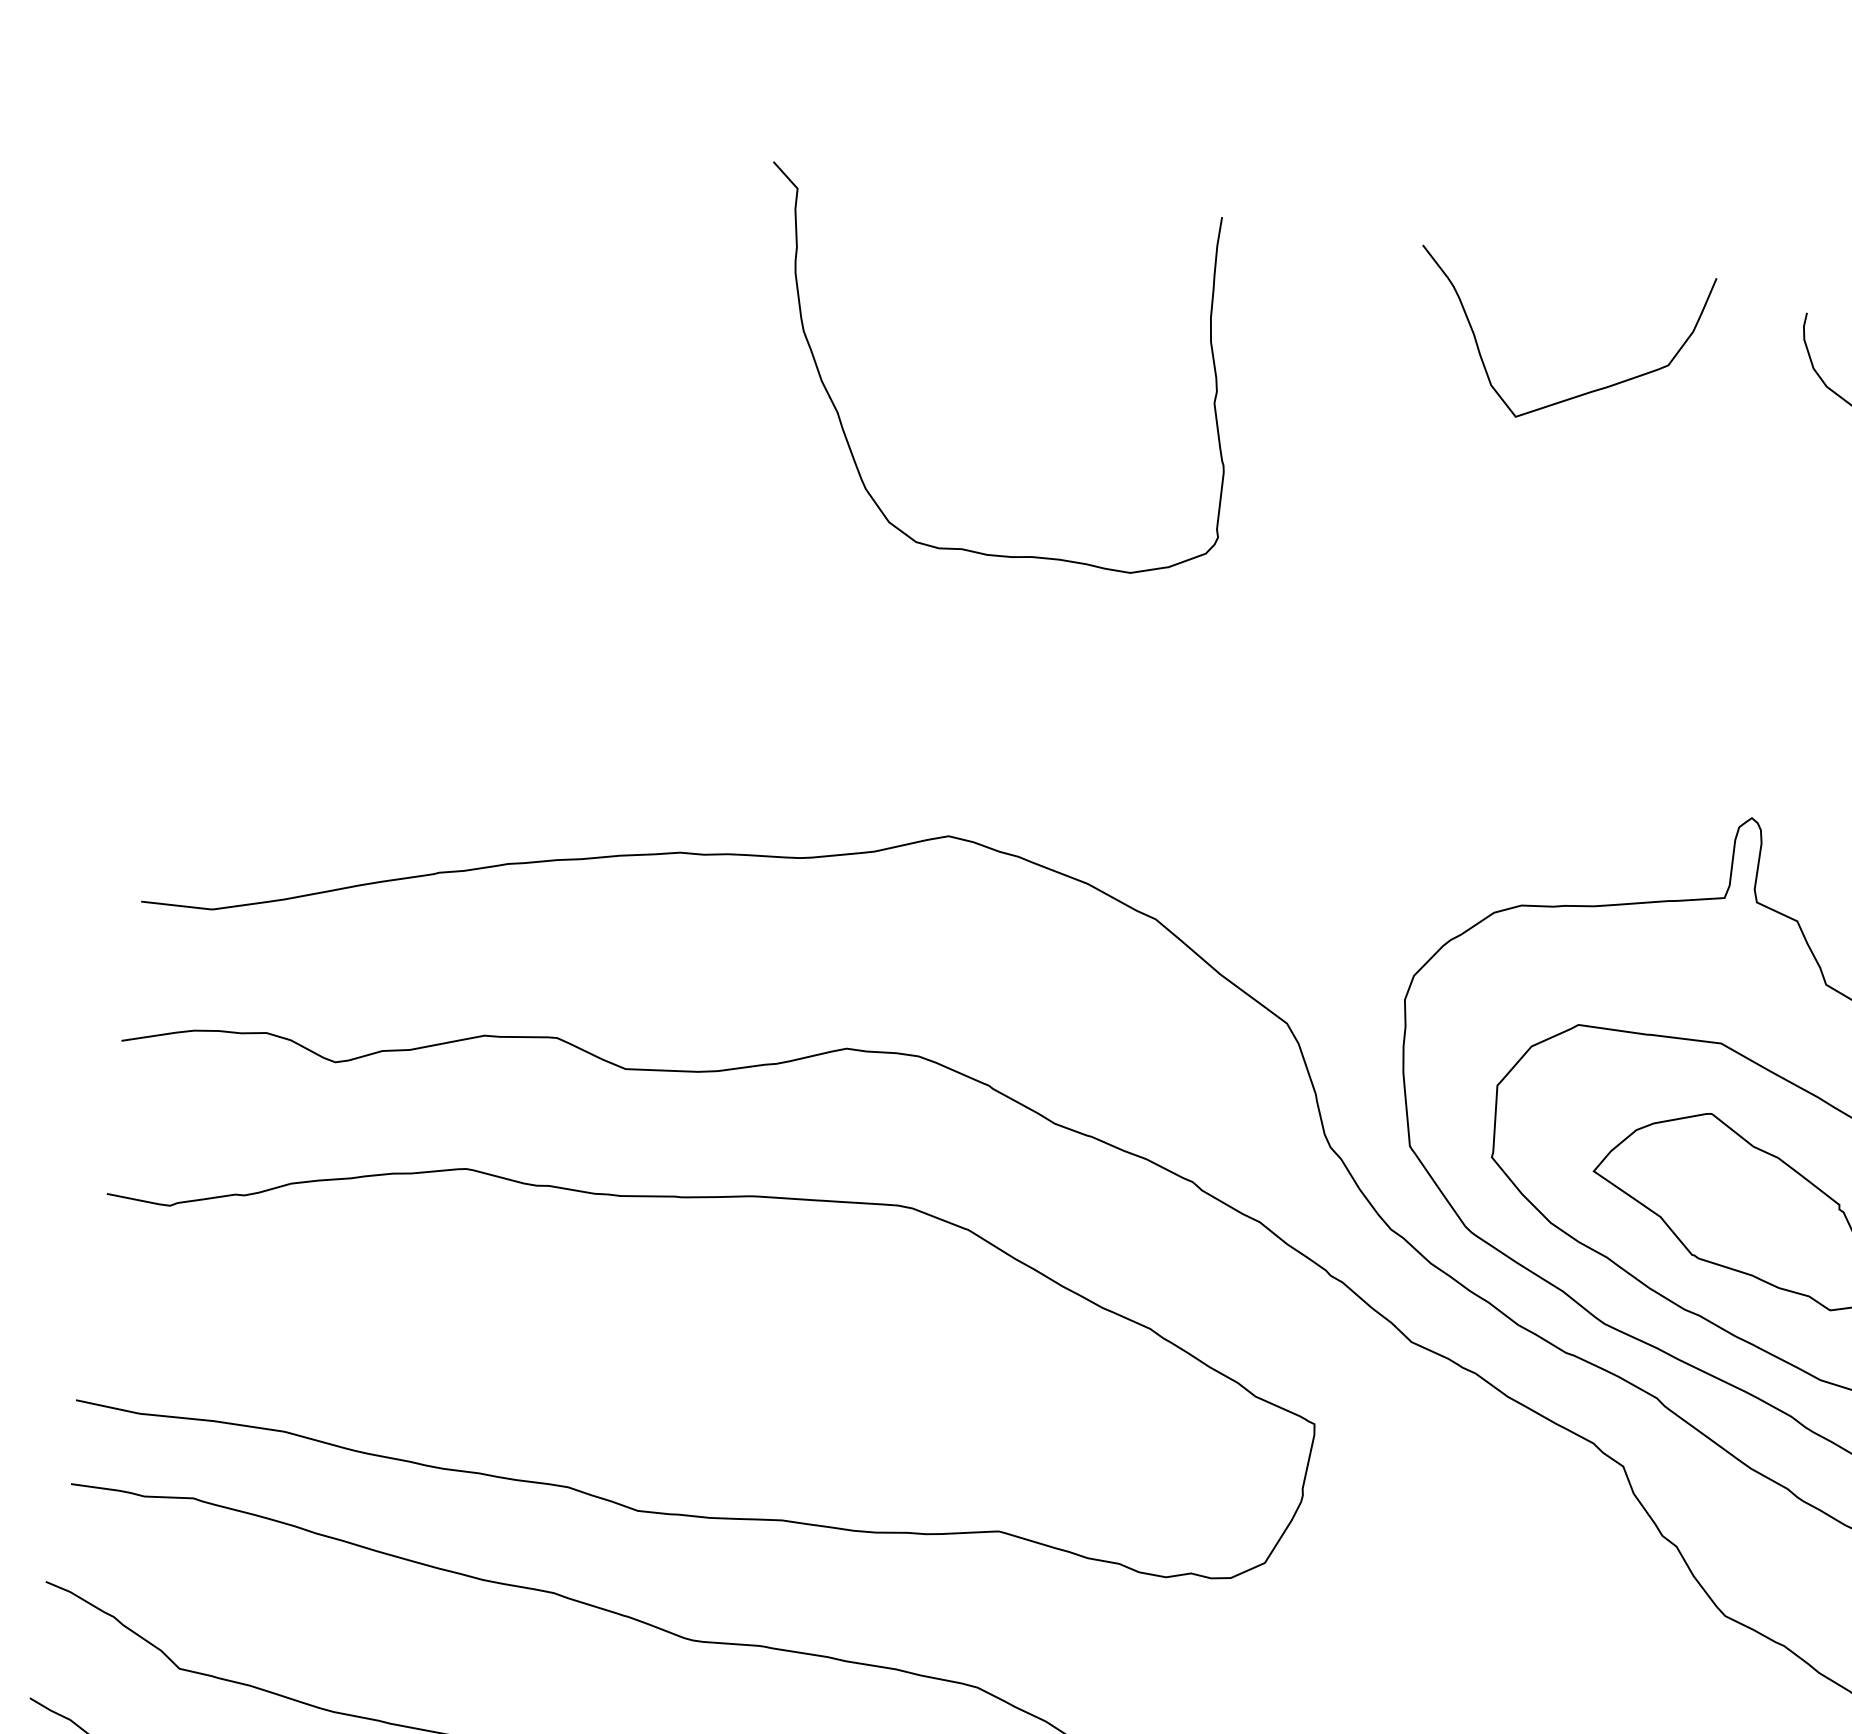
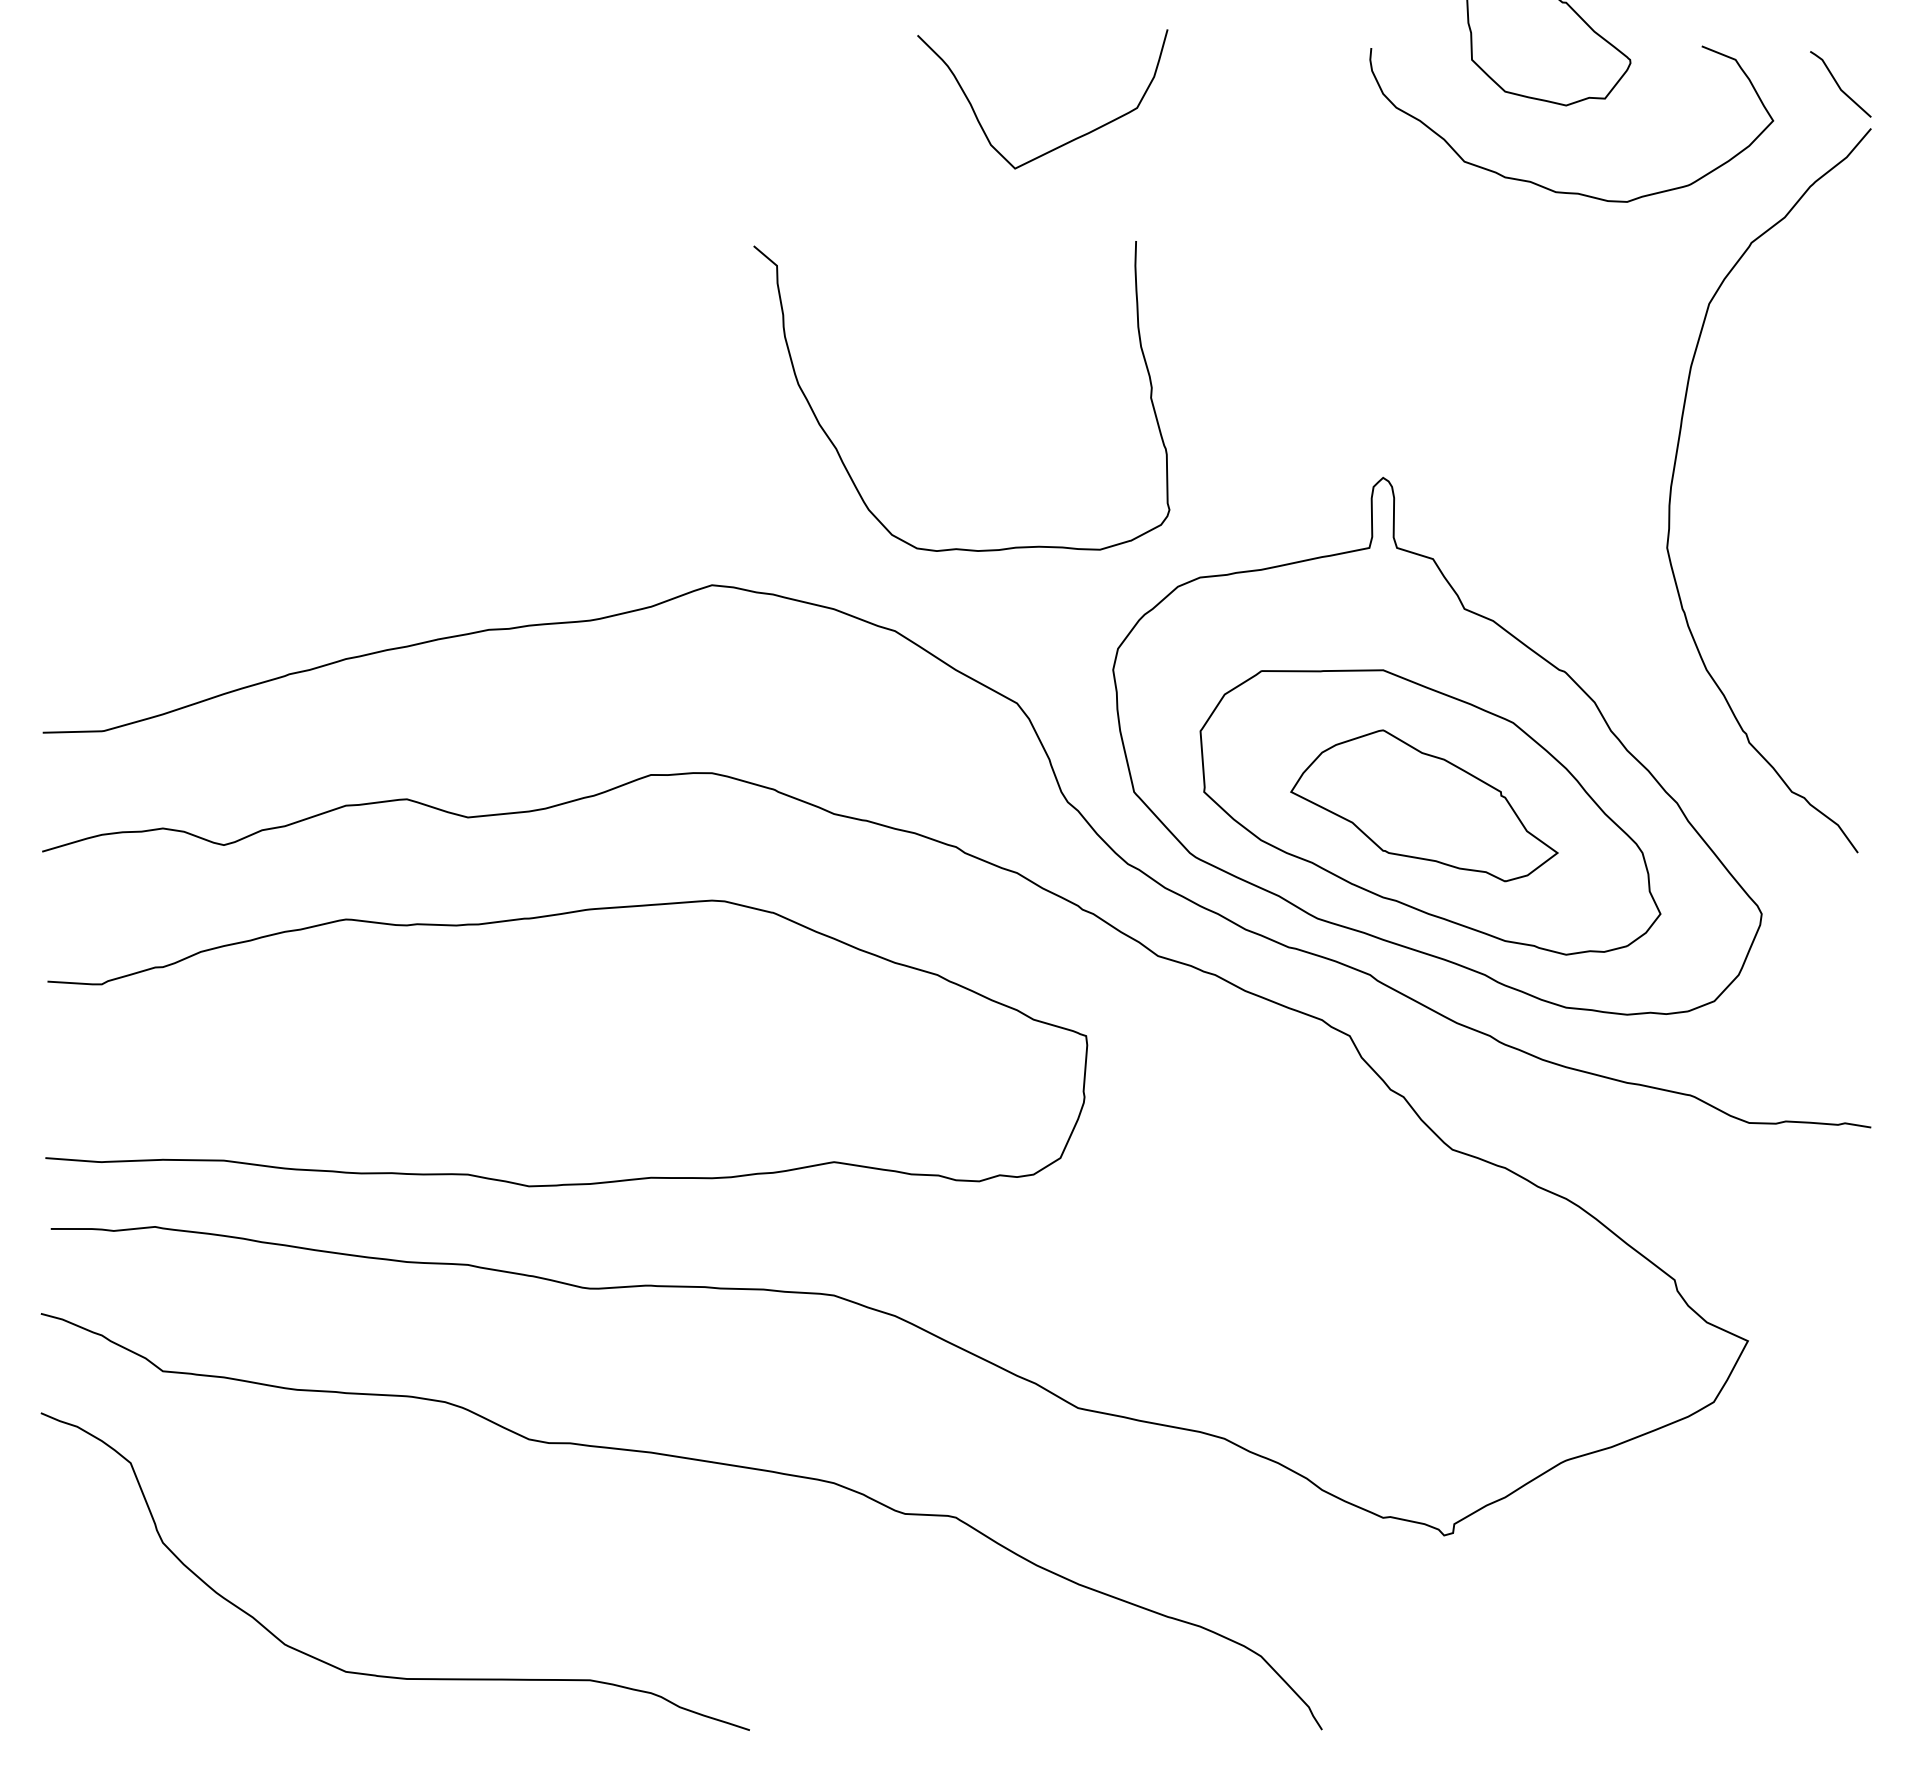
curve: (1577, 395) -> (1064, 143), moved
curve: (839, 412) -> (837, 448), moved

